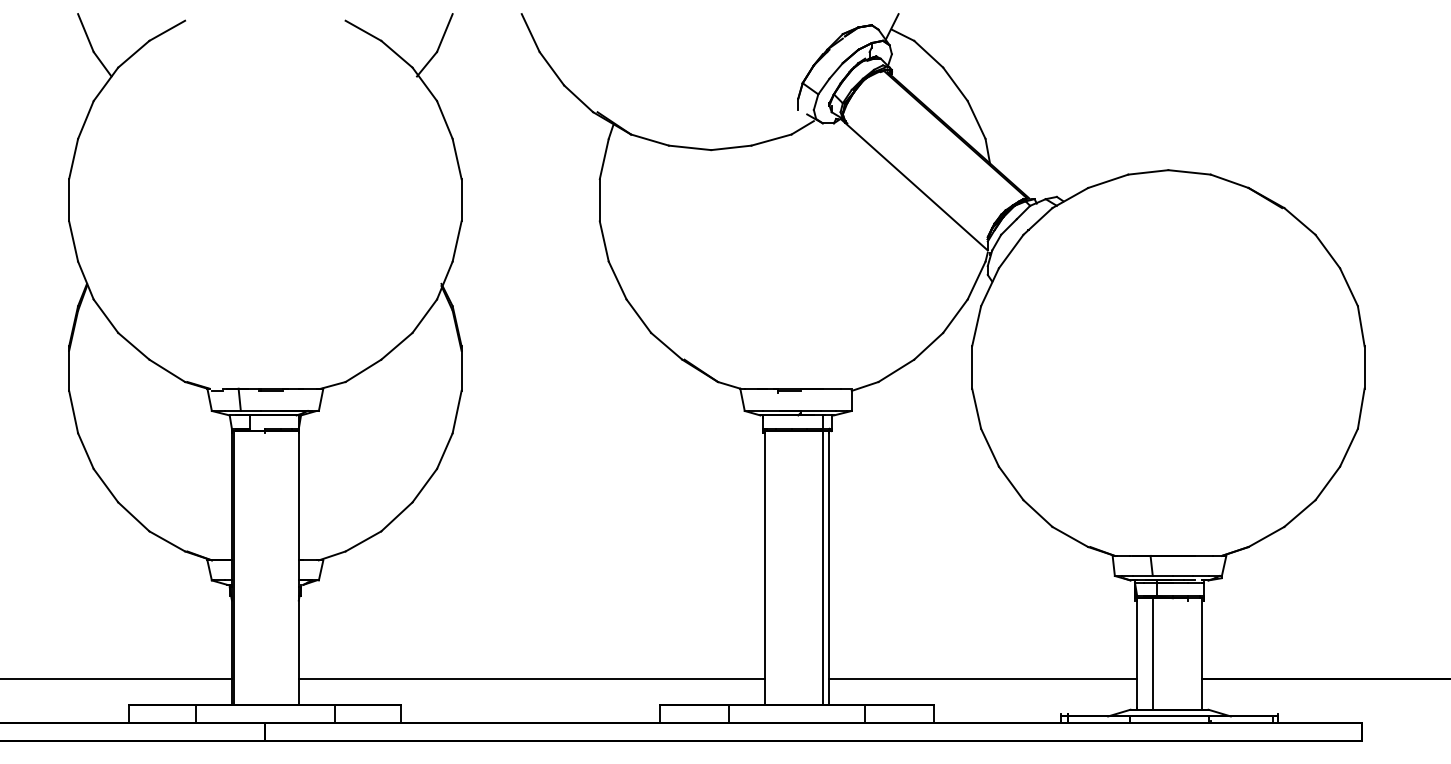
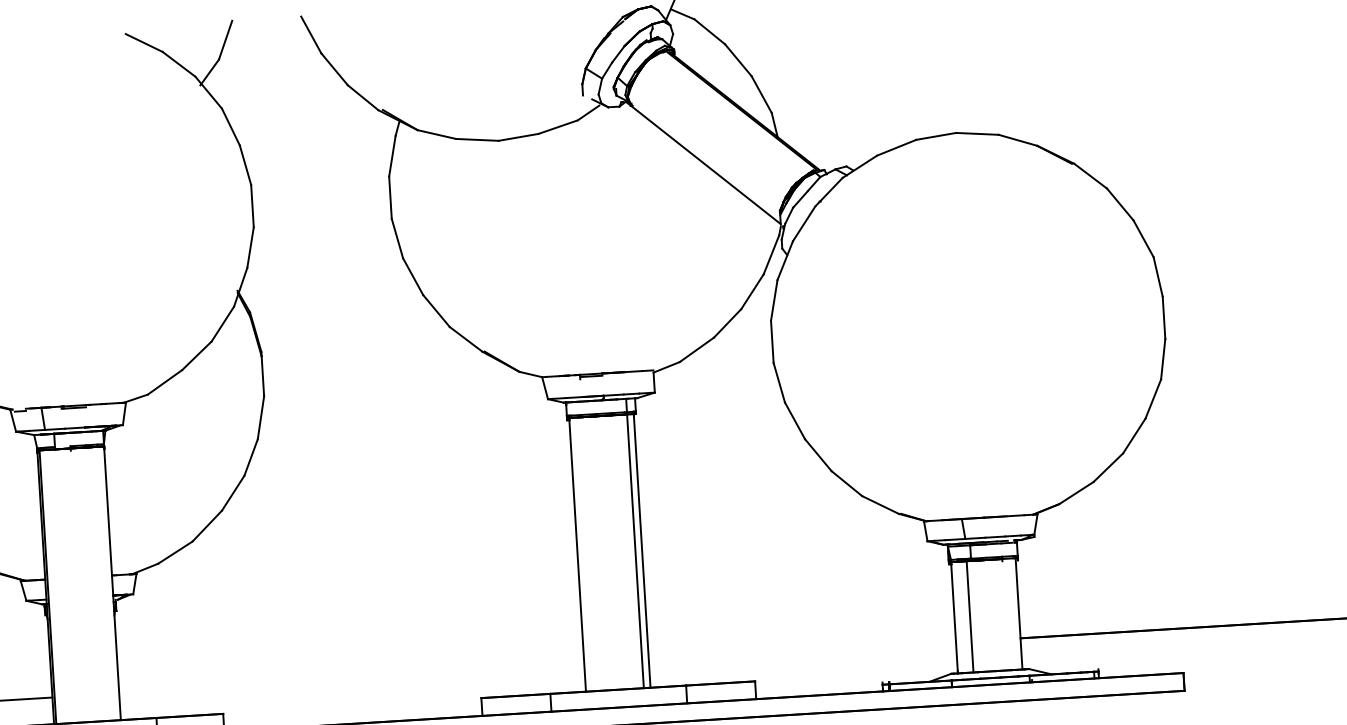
line: (531, 678) -> (351, 679), removed
line: (983, 678) -> (802, 651), removed

